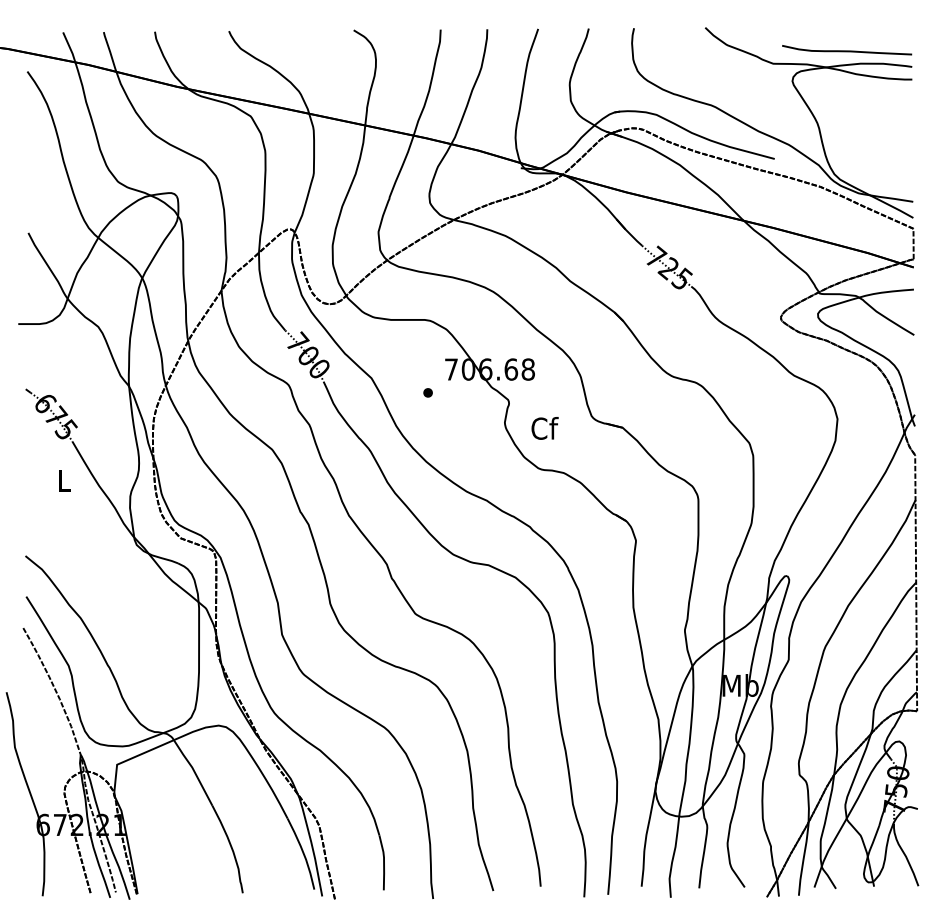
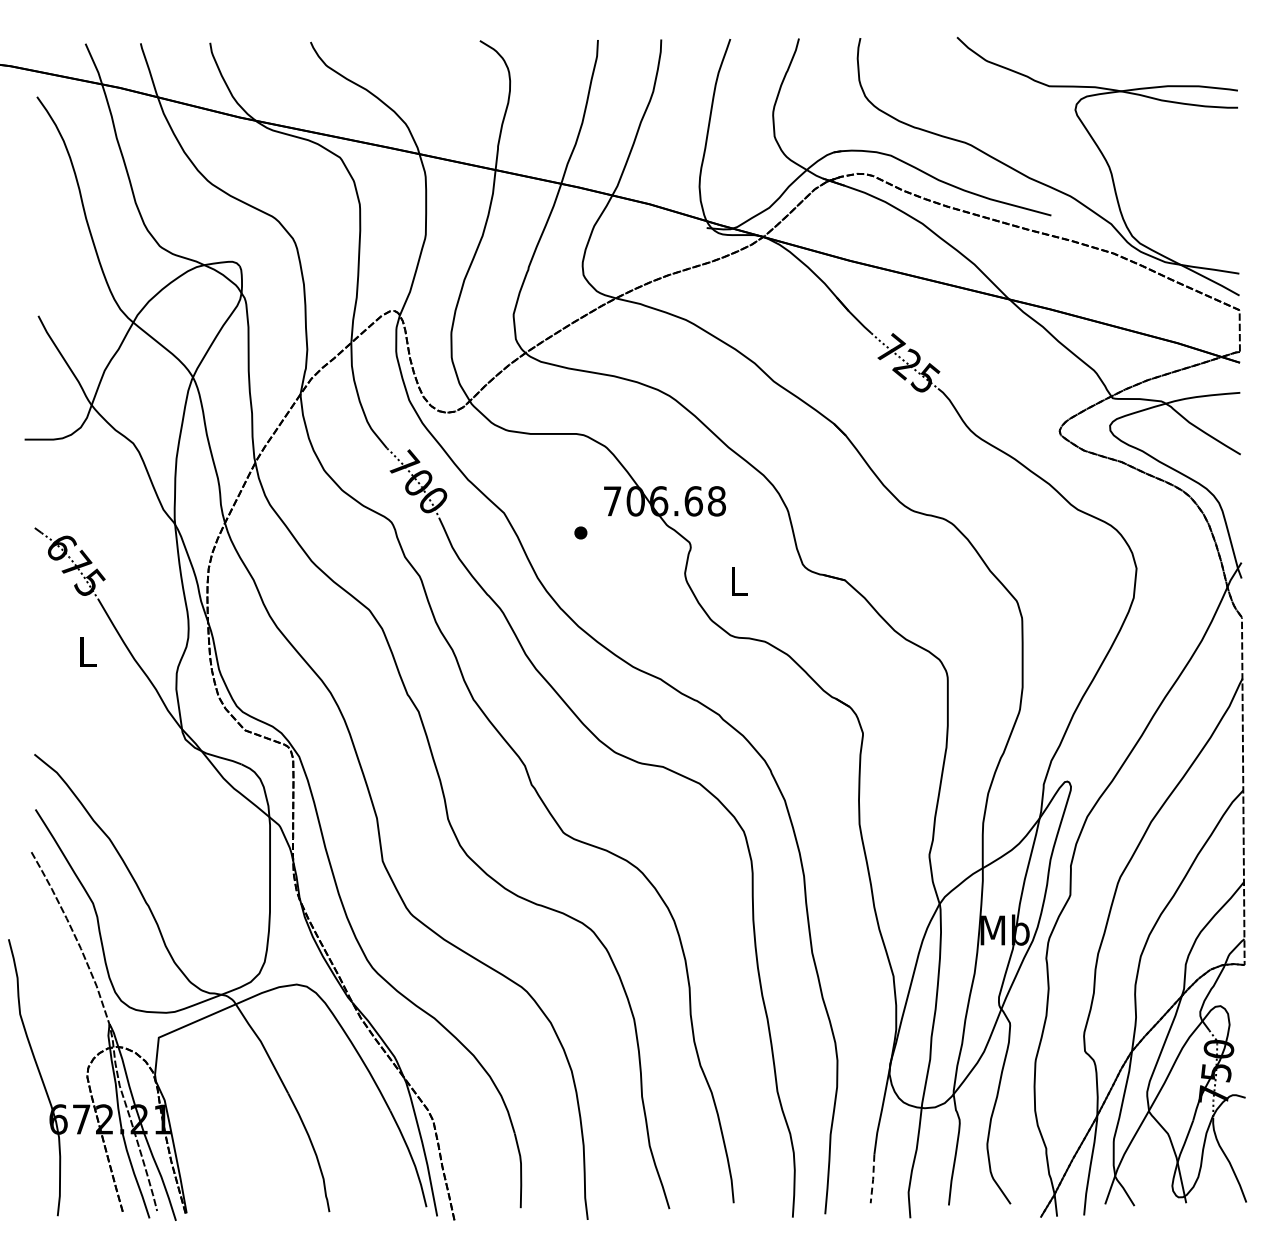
curve: (847, 50) -> (1149, 68), removed
text: (544, 427) -> (739, 580), Cf -> L
line: (643, 869) -> (873, 1179), solid -> dashed

